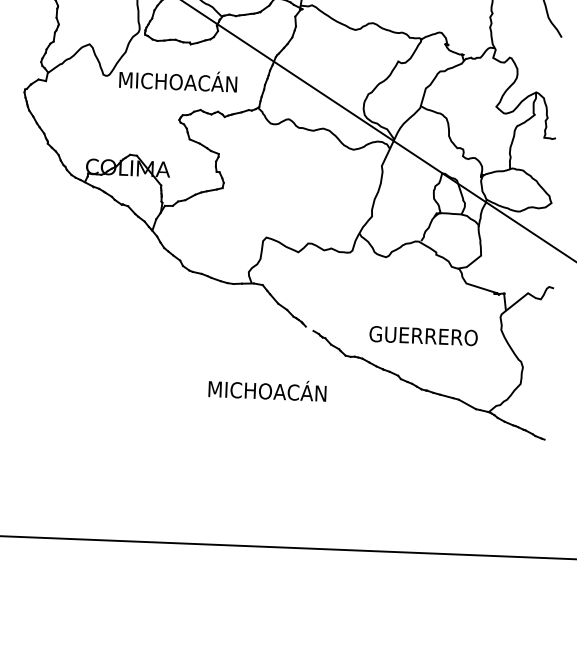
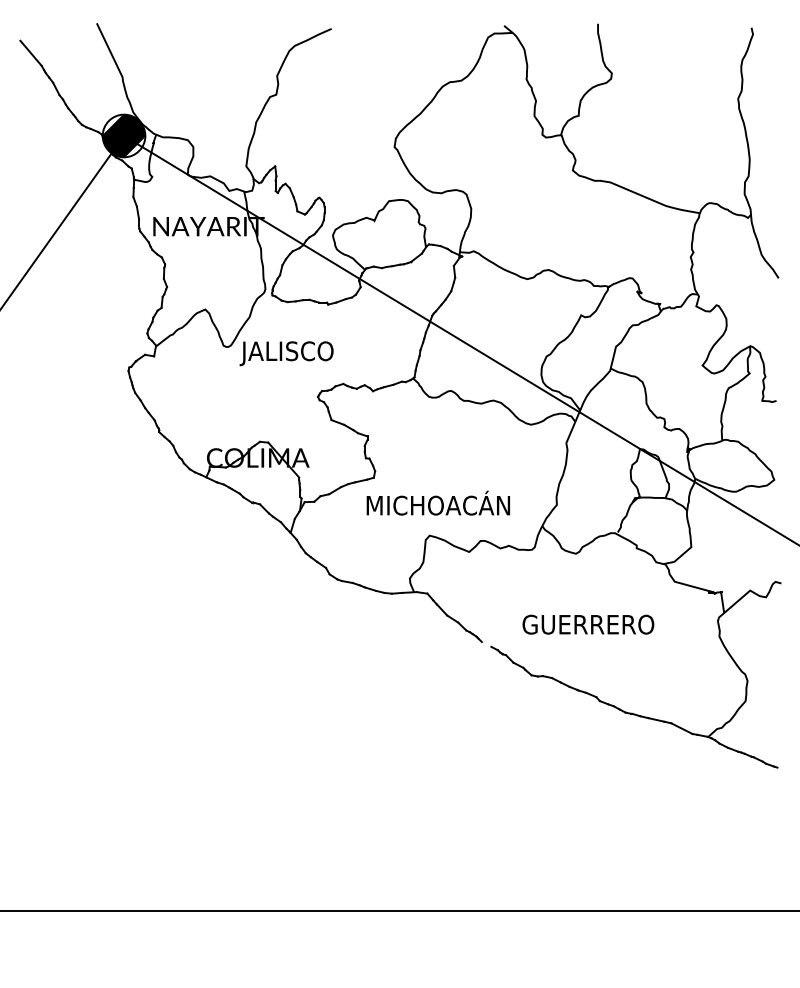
text: (176, 82) -> (312, 351), MICHOACÁN -> JALISCO
text: (423, 335) -> (588, 624), moved
text: (266, 388) -> (437, 502), moved

